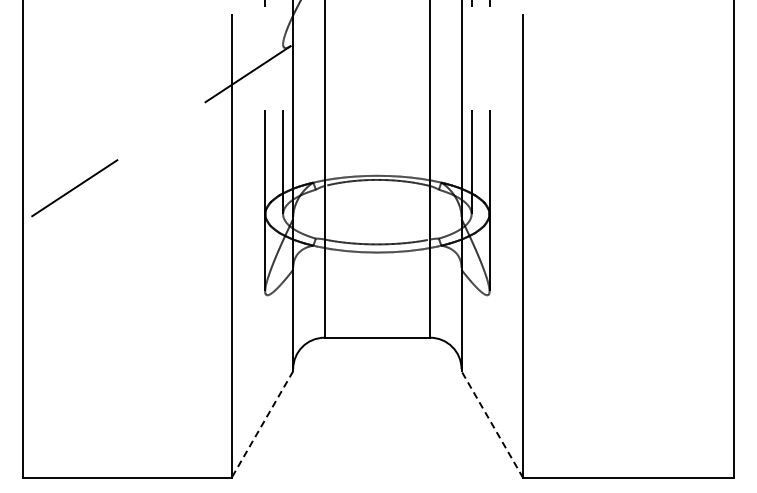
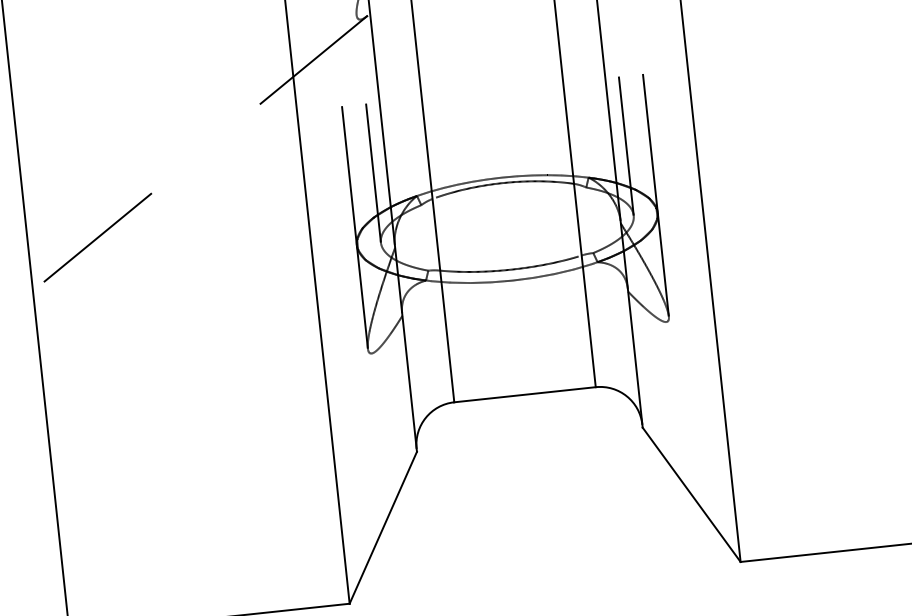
line: (262, 424) -> (383, 527), dashed -> solid
line: (492, 424) -> (691, 494), dashed -> solid

